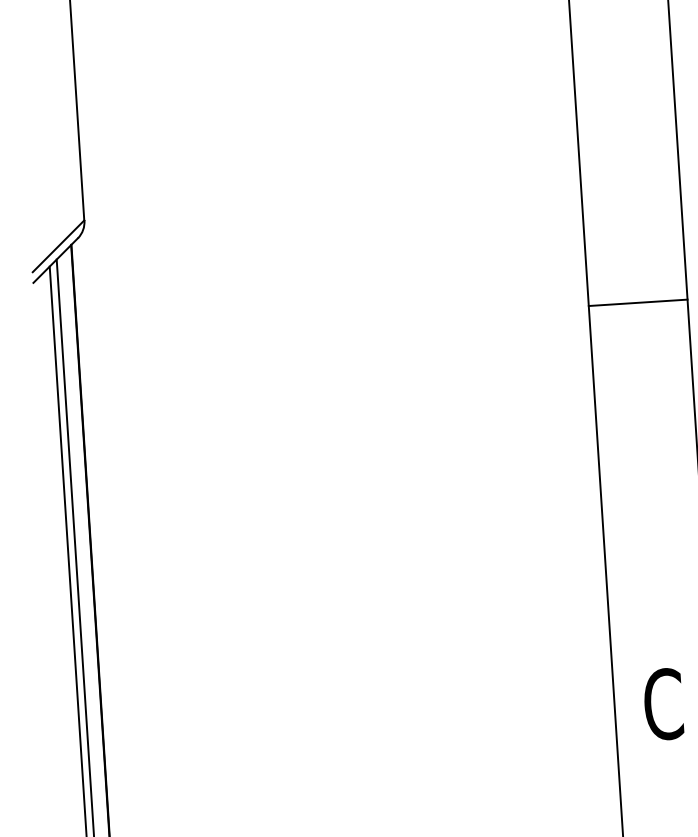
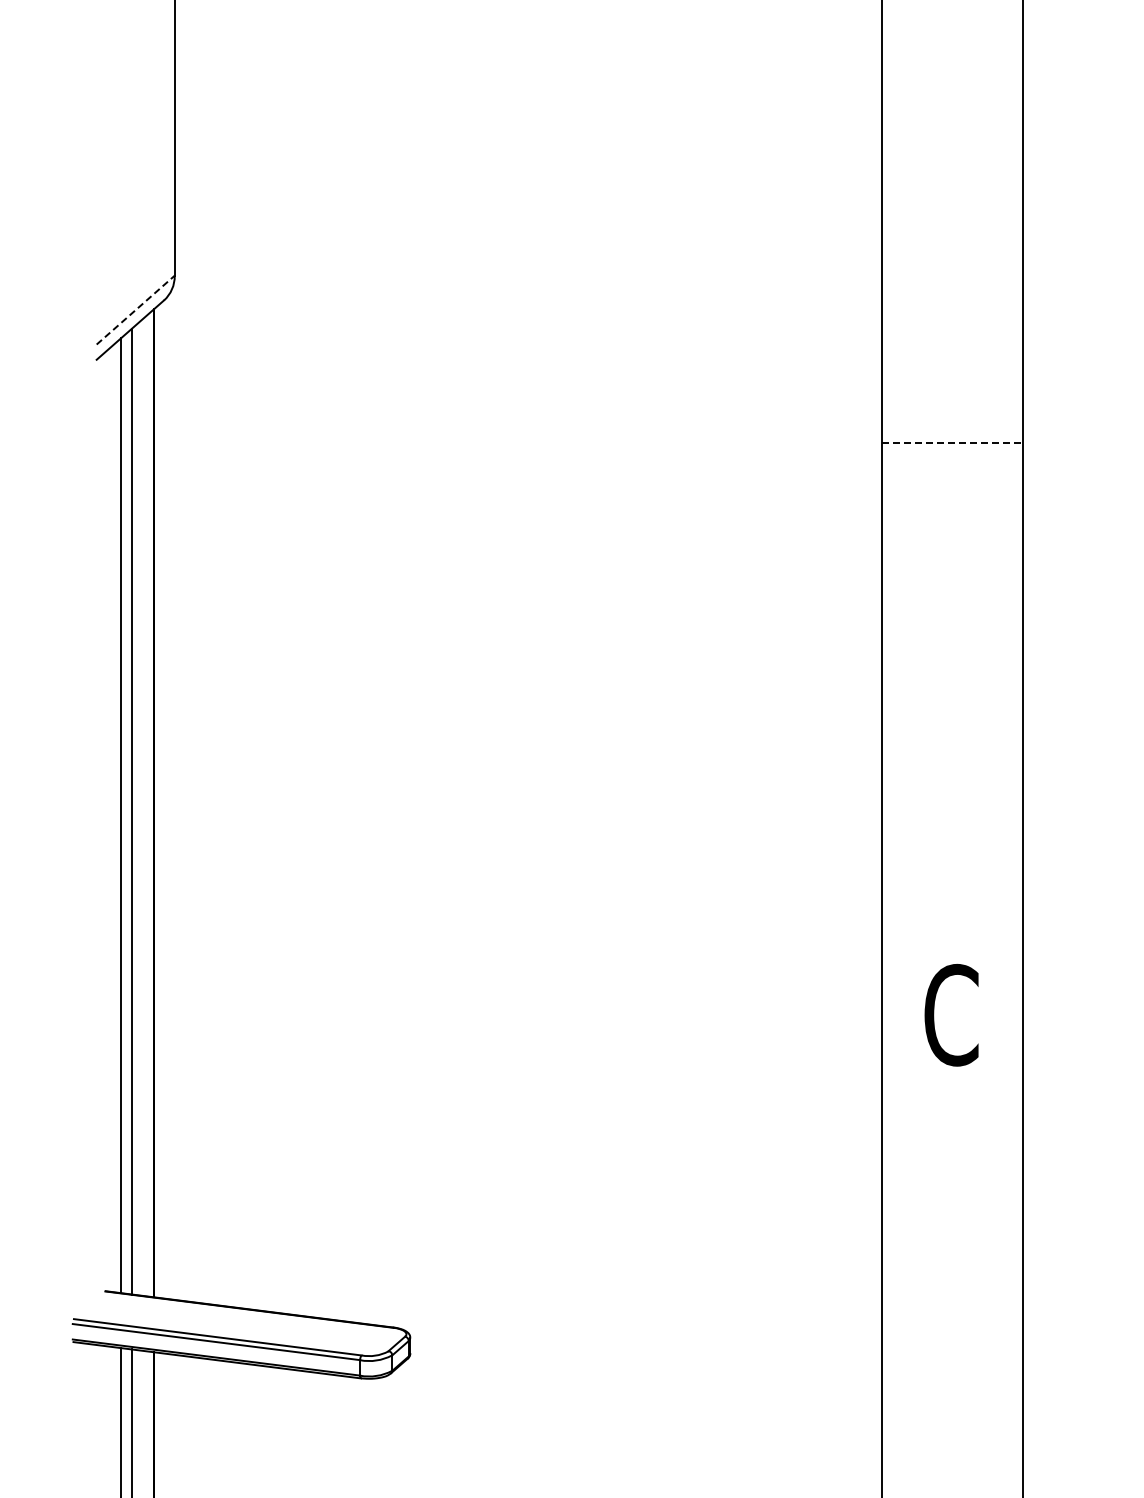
line: (58, 246) -> (135, 310), solid -> dashed
line: (638, 302) -> (952, 443), solid -> dashed

